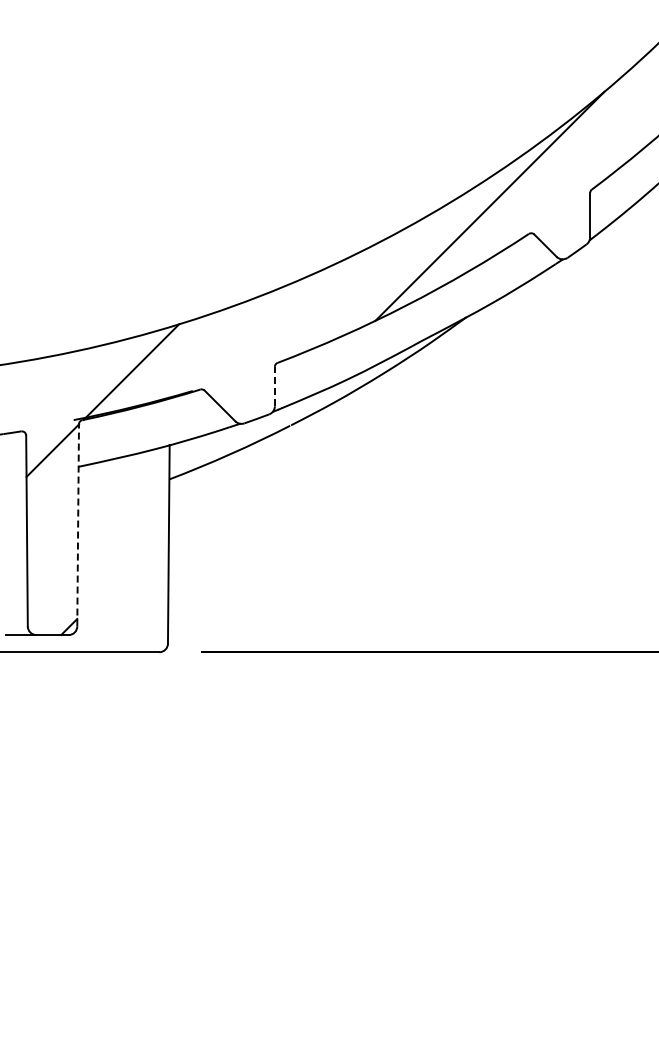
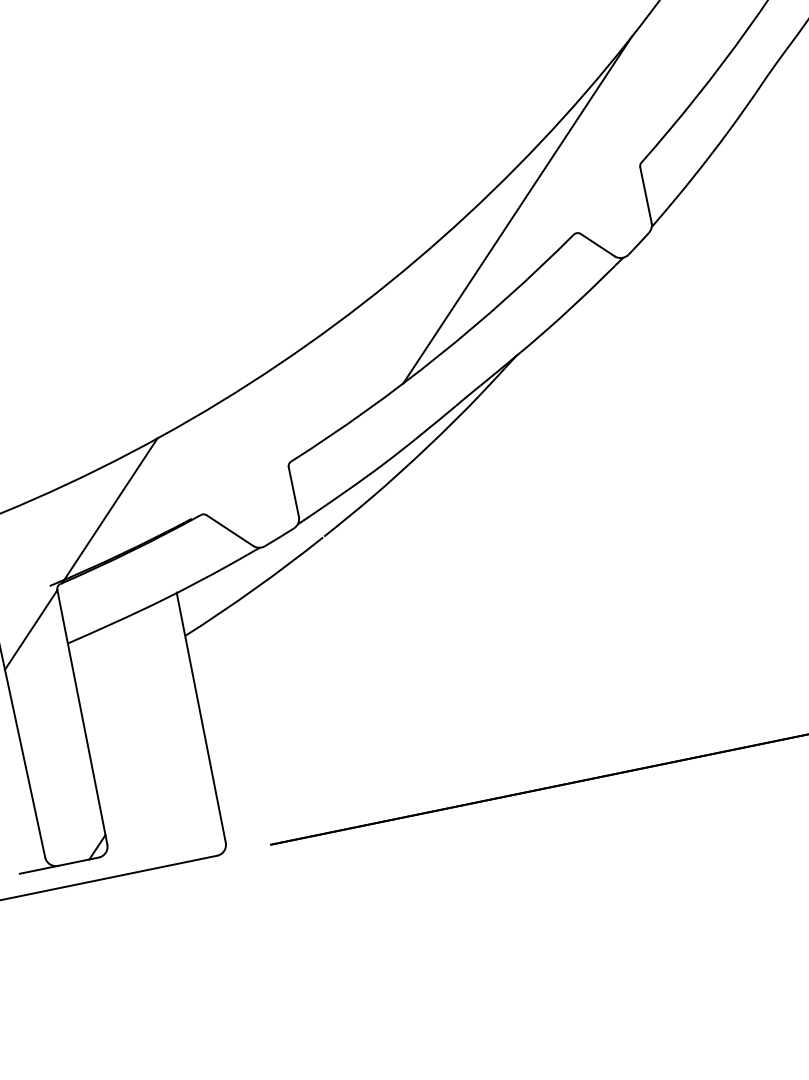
line: (274, 386) -> (293, 492), dashed -> solid
line: (78, 524) -> (82, 716), dashed -> solid

